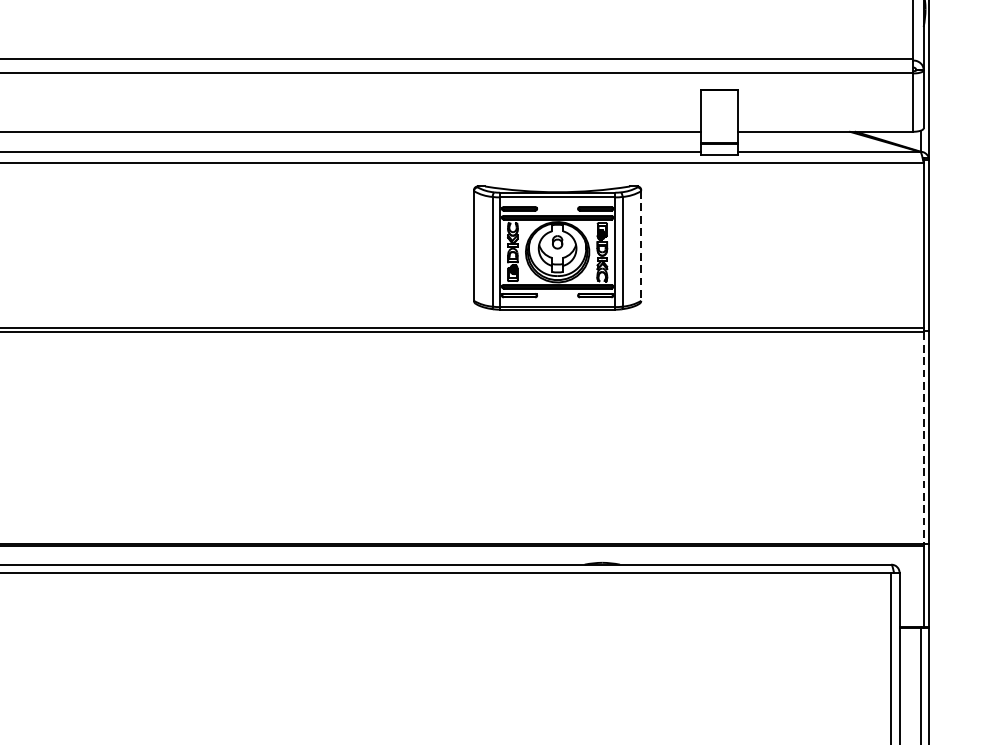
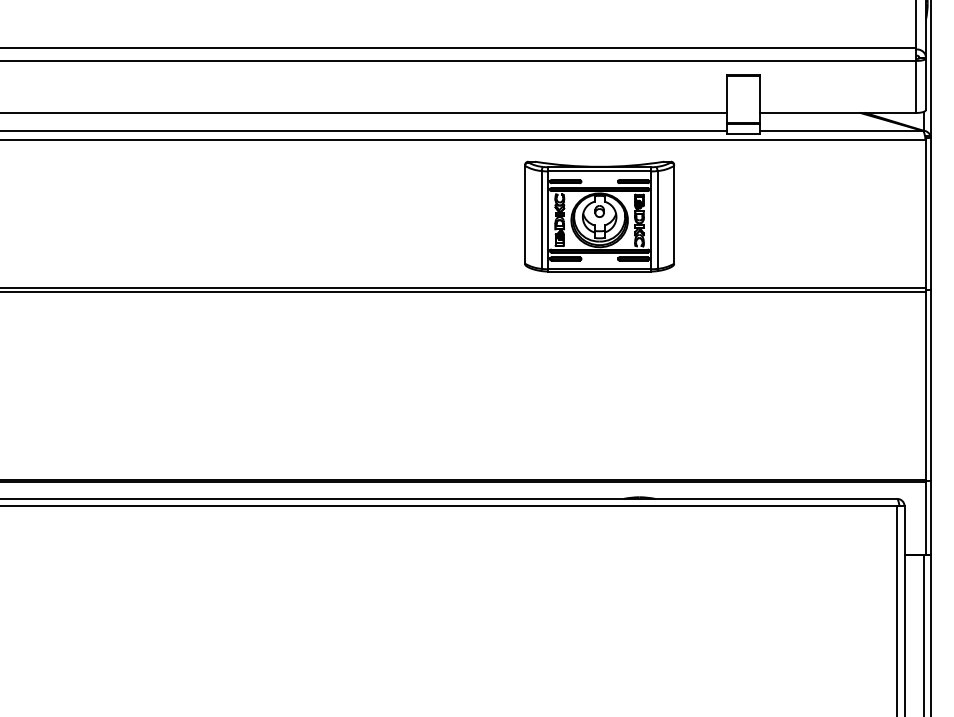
line: (641, 245) -> (674, 214), dashed -> solid
line: (924, 438) -> (926, 386), dashed -> solid

